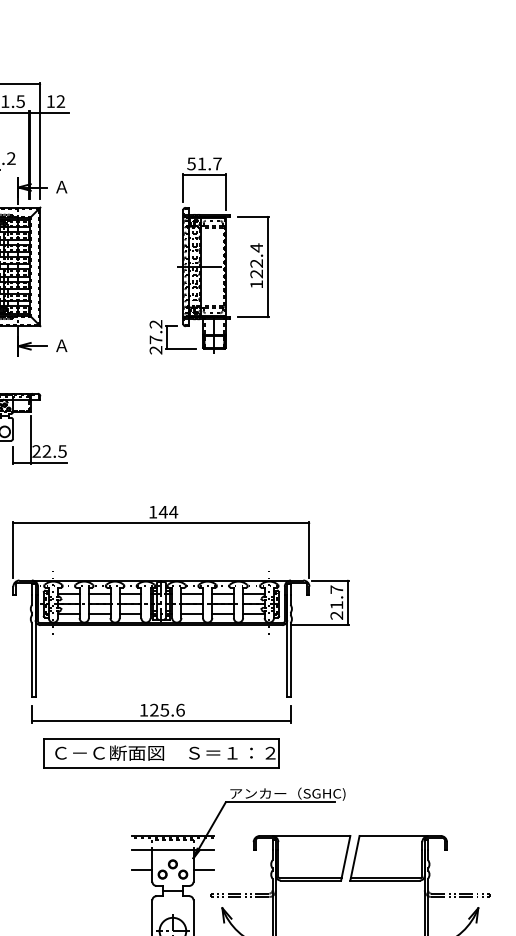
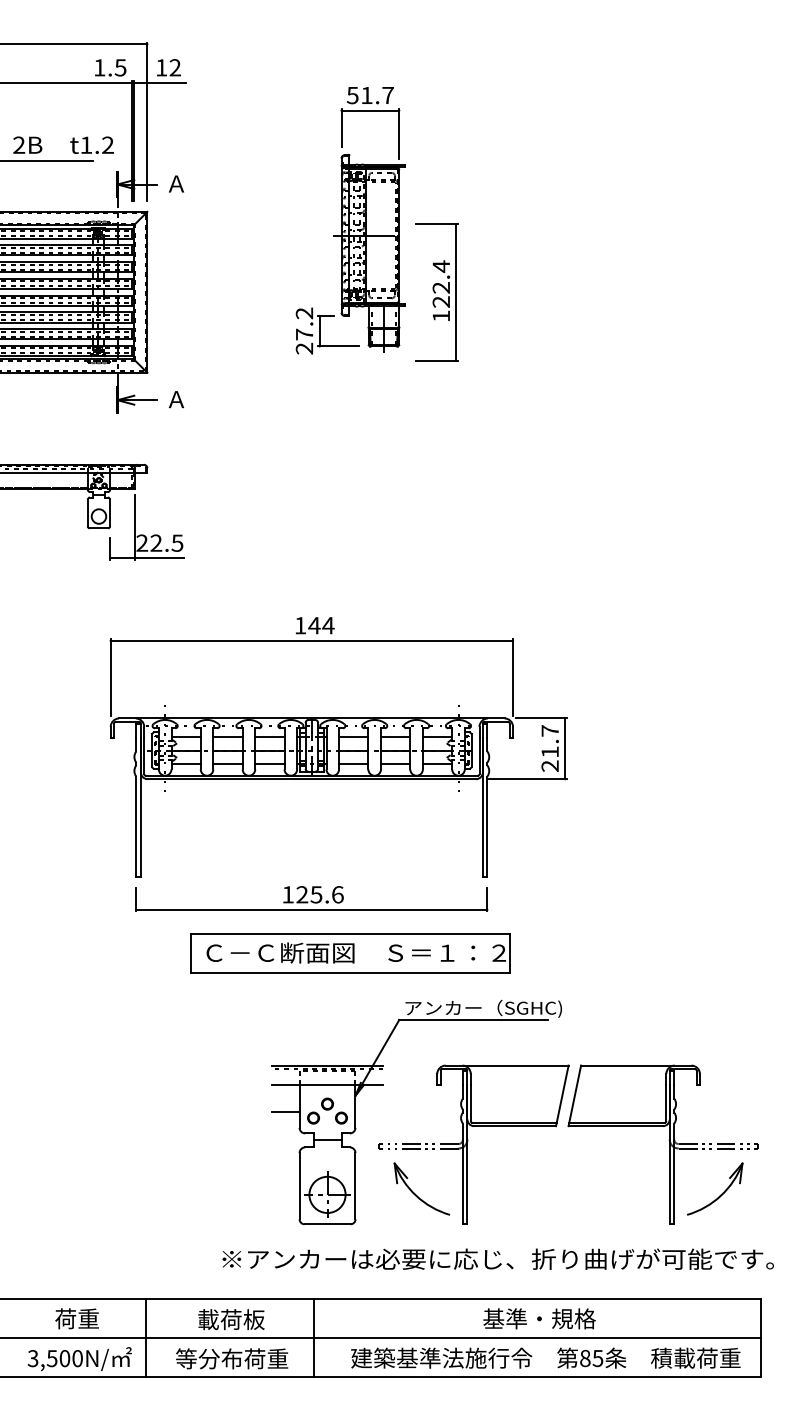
part: (189, 255) -> (350, 220), moved
part: (161, 753) -> (350, 953), moved
line: (203, 870) -> (369, 1112), removed

